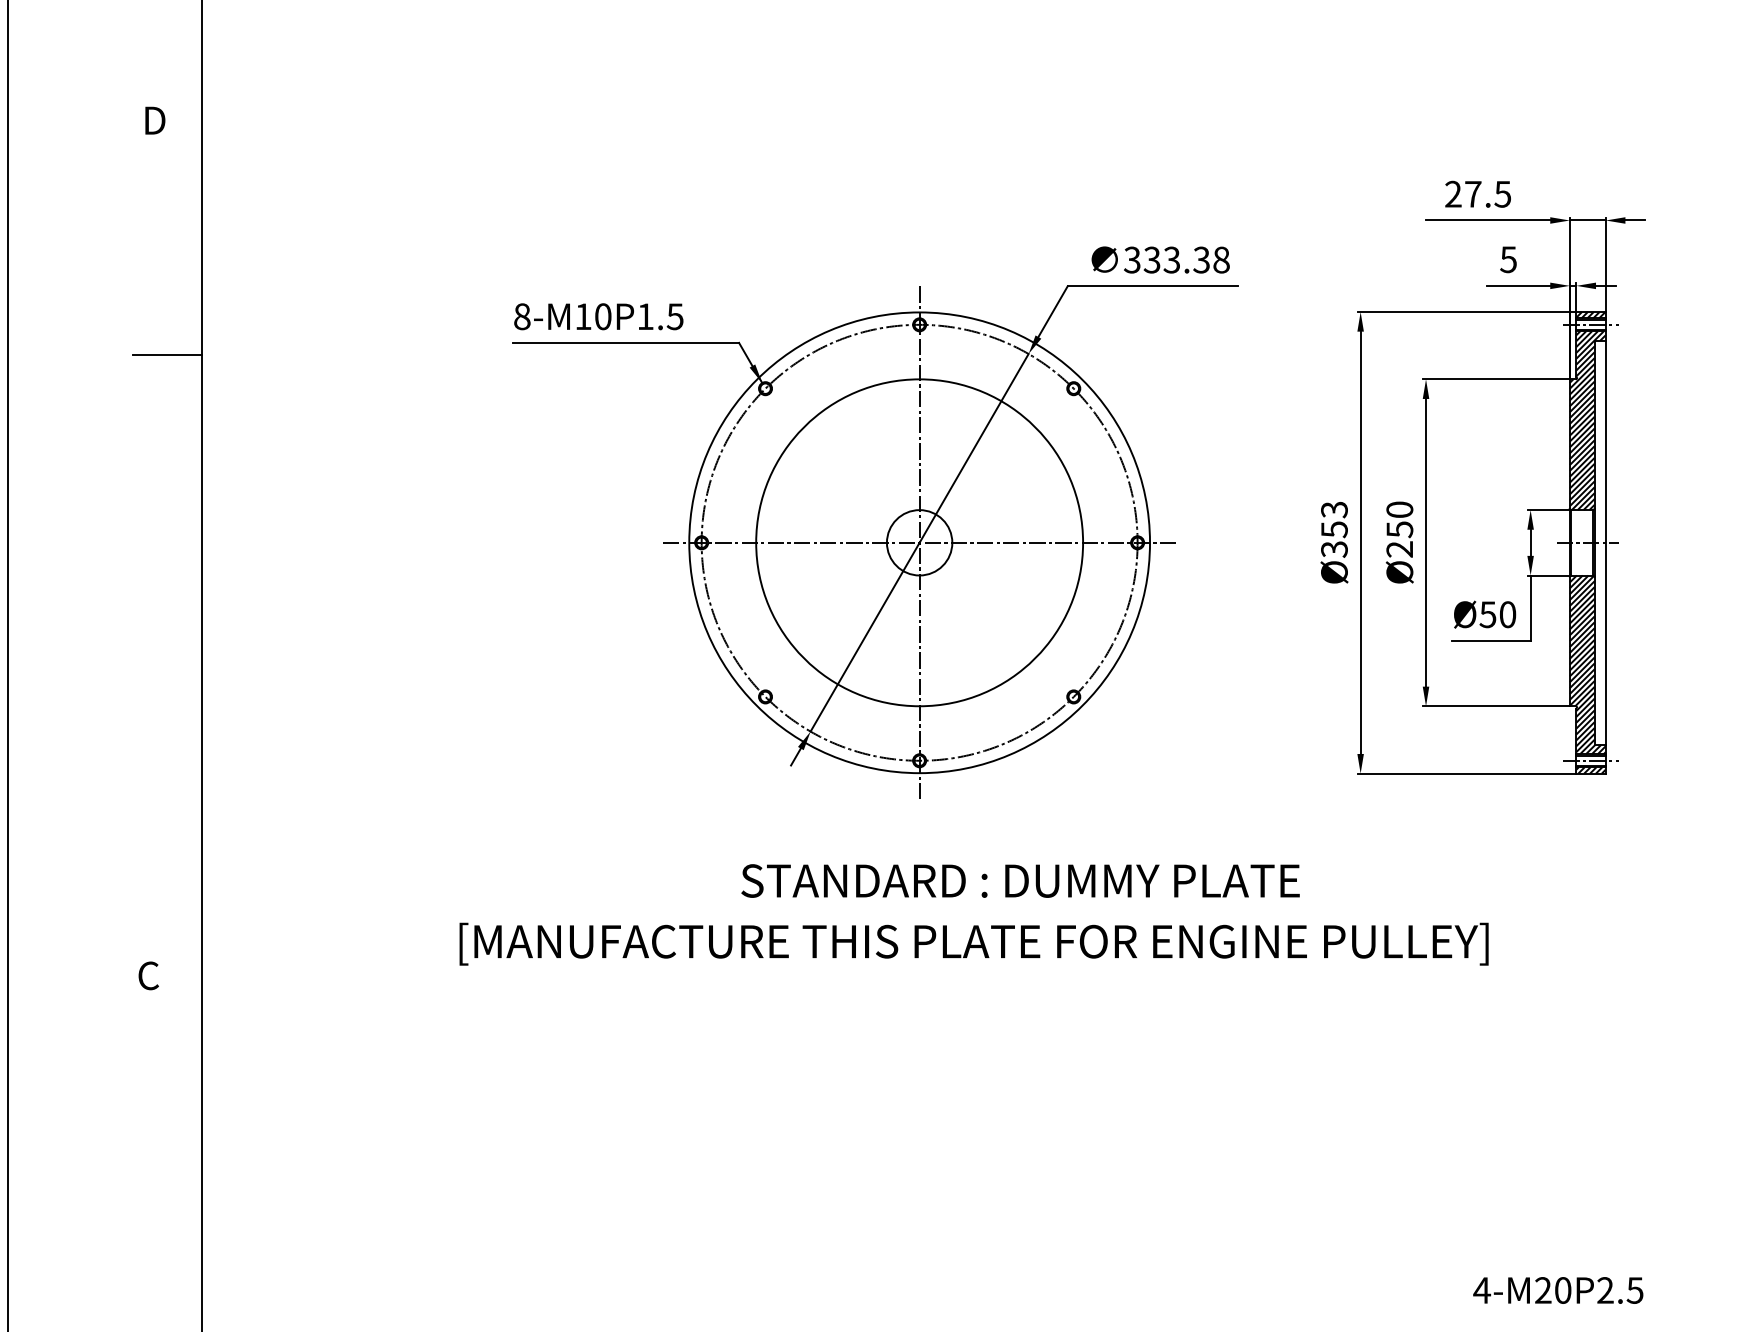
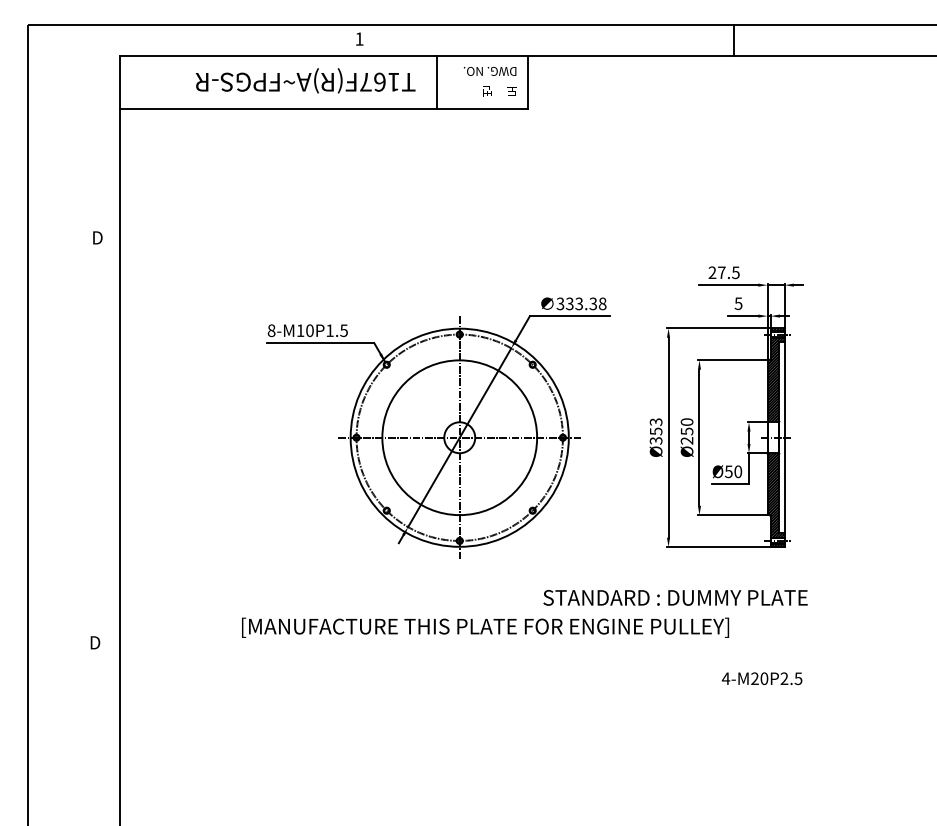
line: (167, 356) -> (103, 349), removed
text: (1020, 880) -> (675, 597), moved
text: (150, 975) -> (95, 642), C -> D
text: (1557, 1289) -> (761, 678), moved

